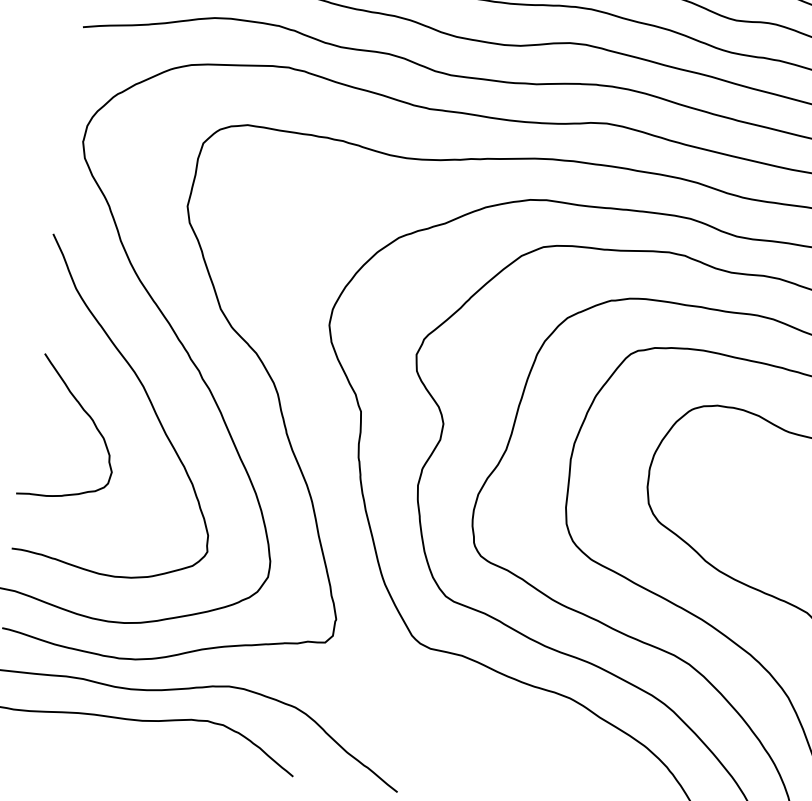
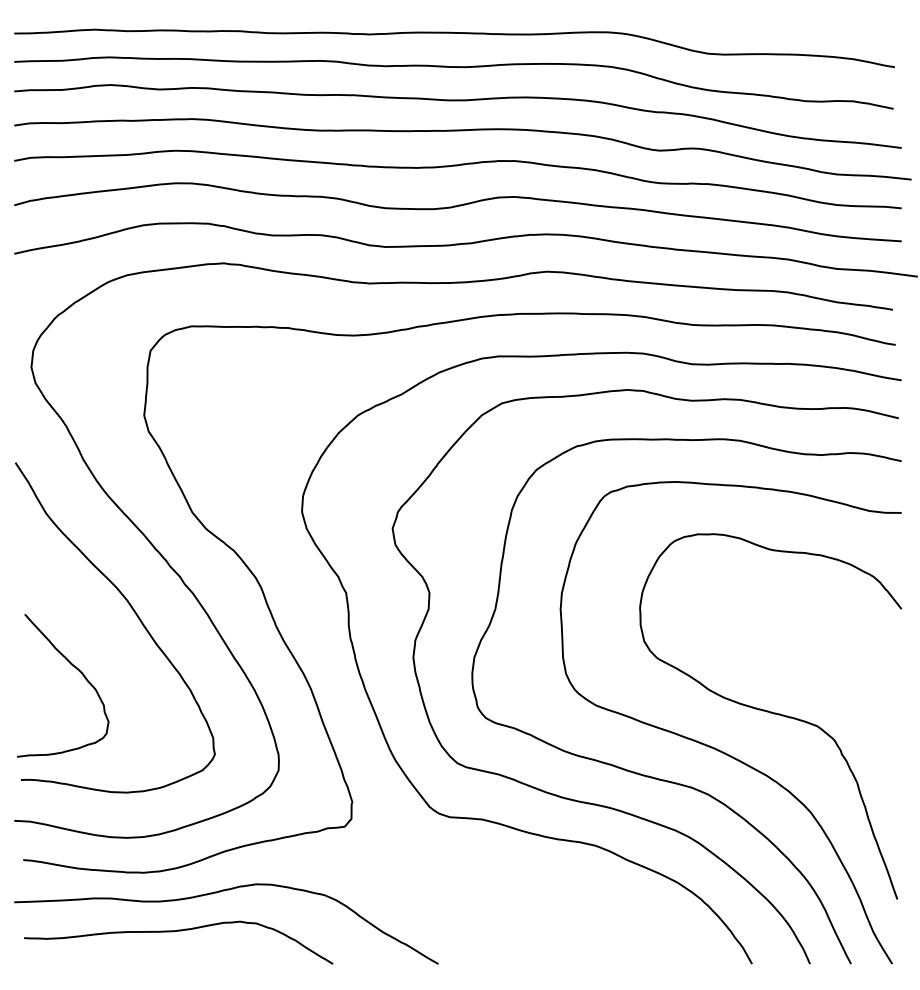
curve: (88, 416) -> (77, 670), moved

